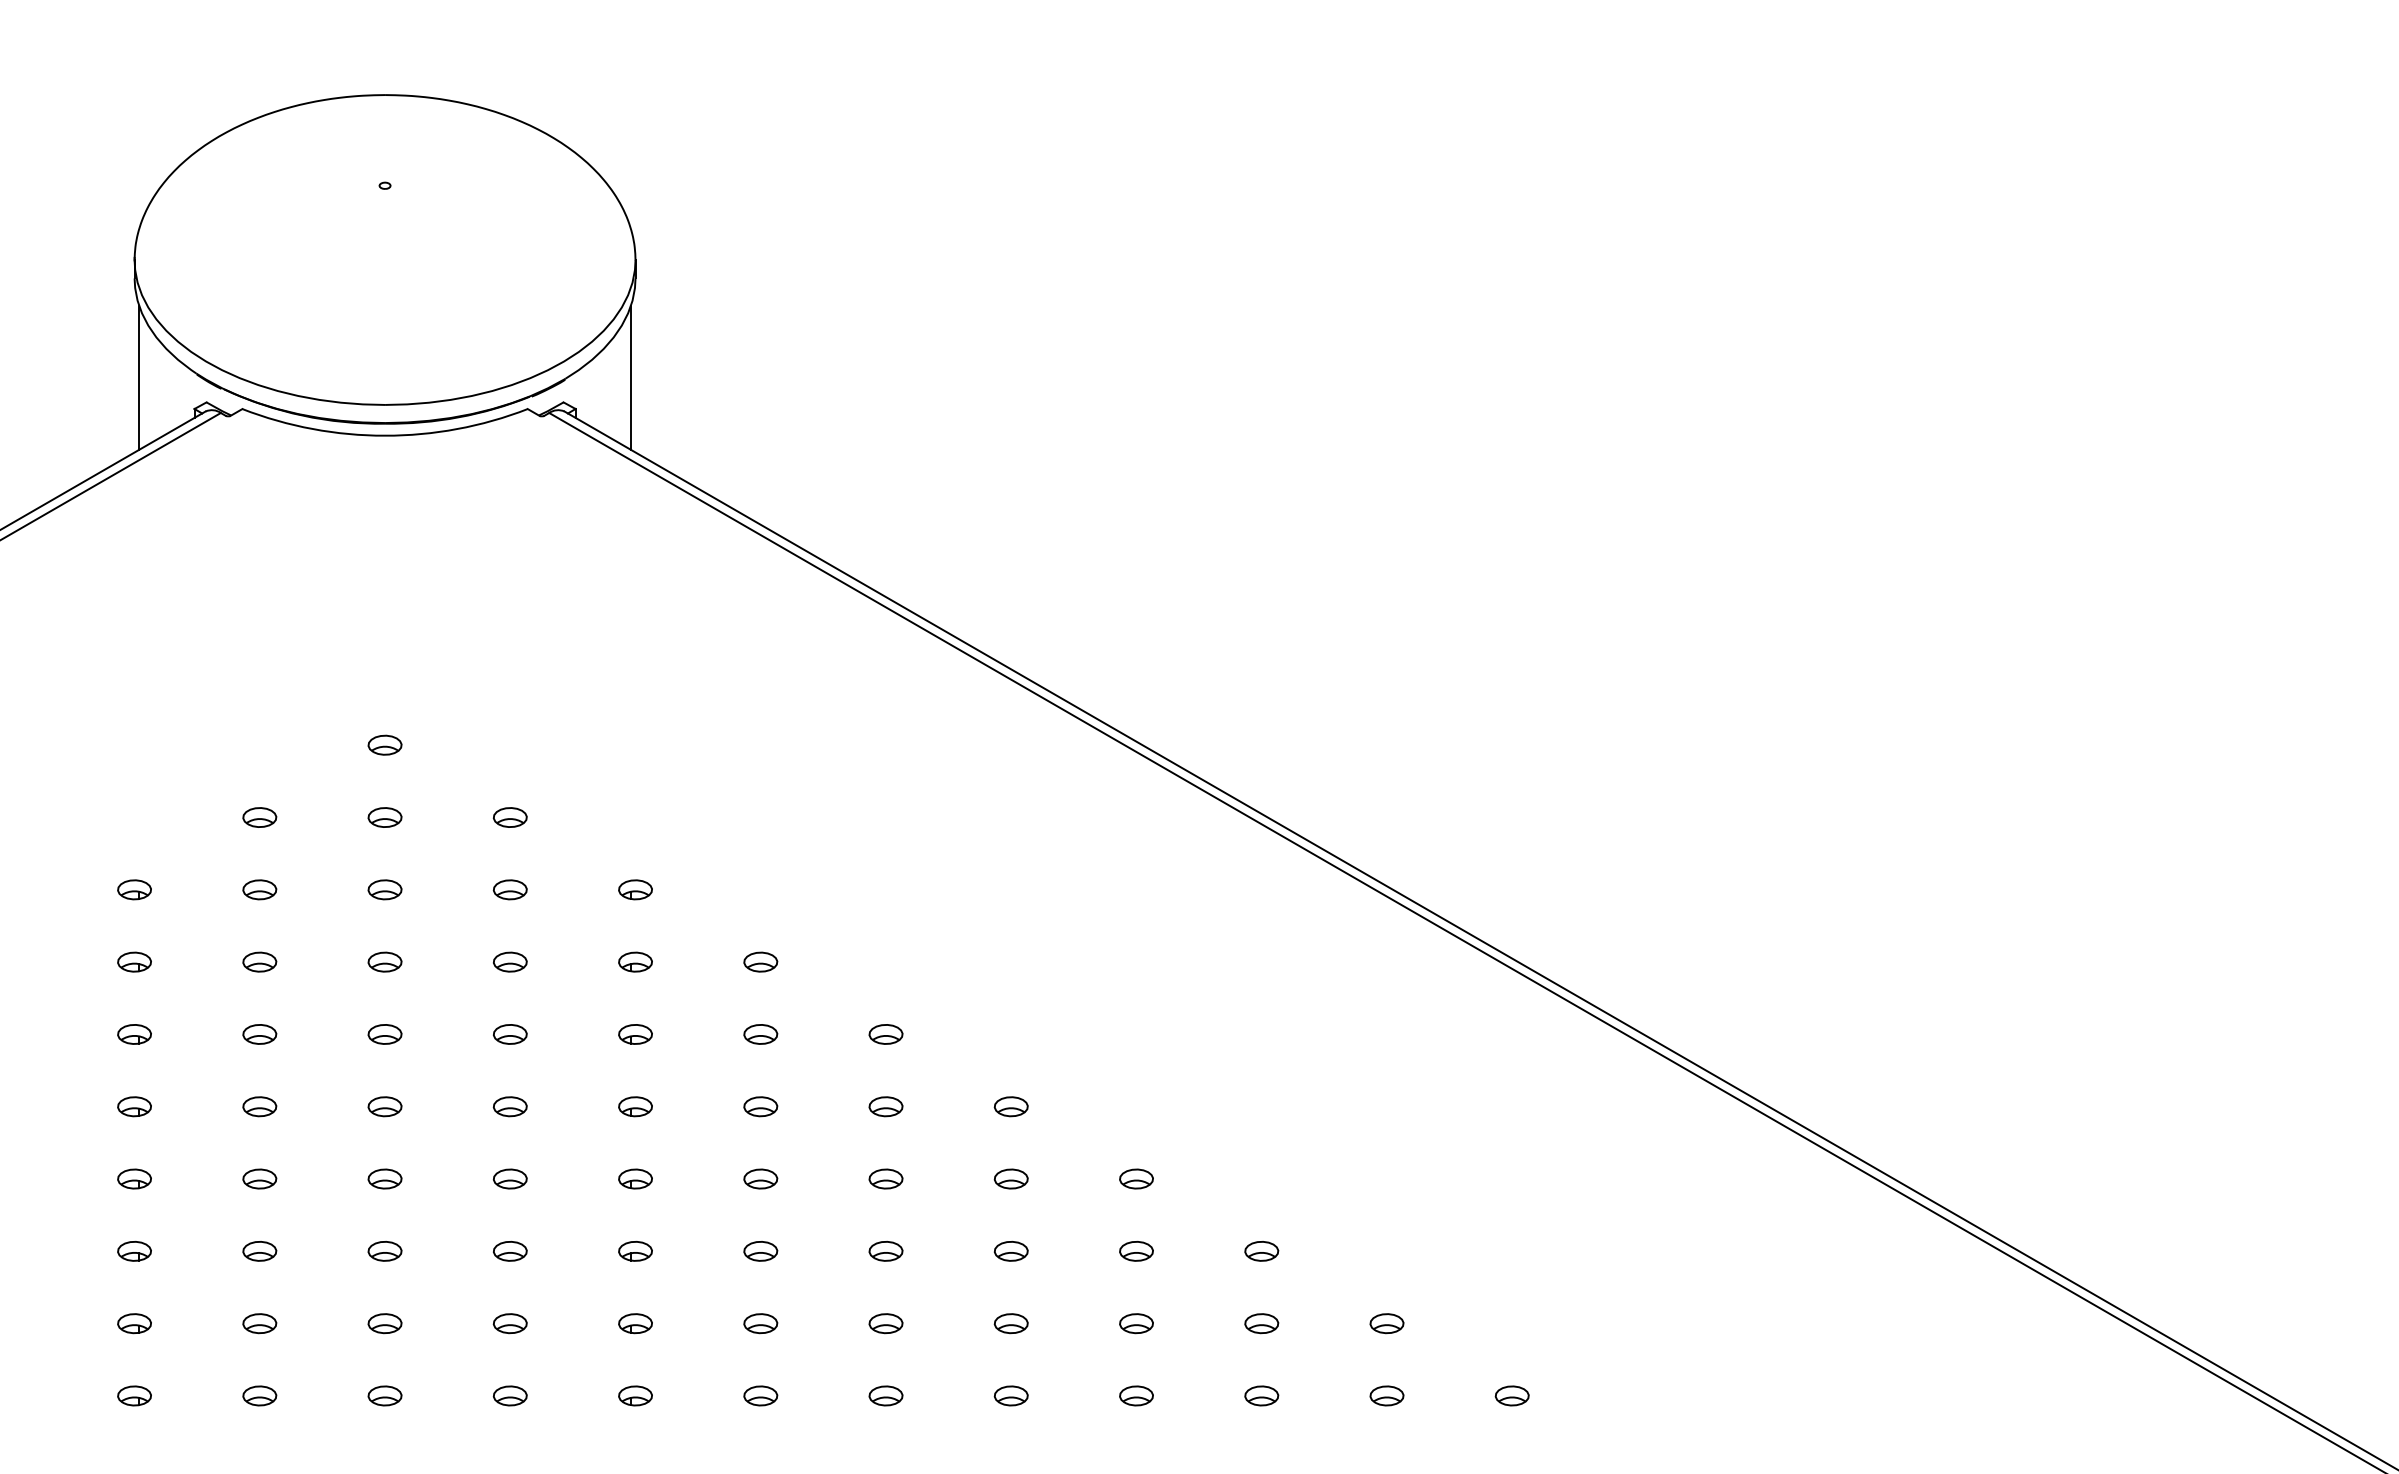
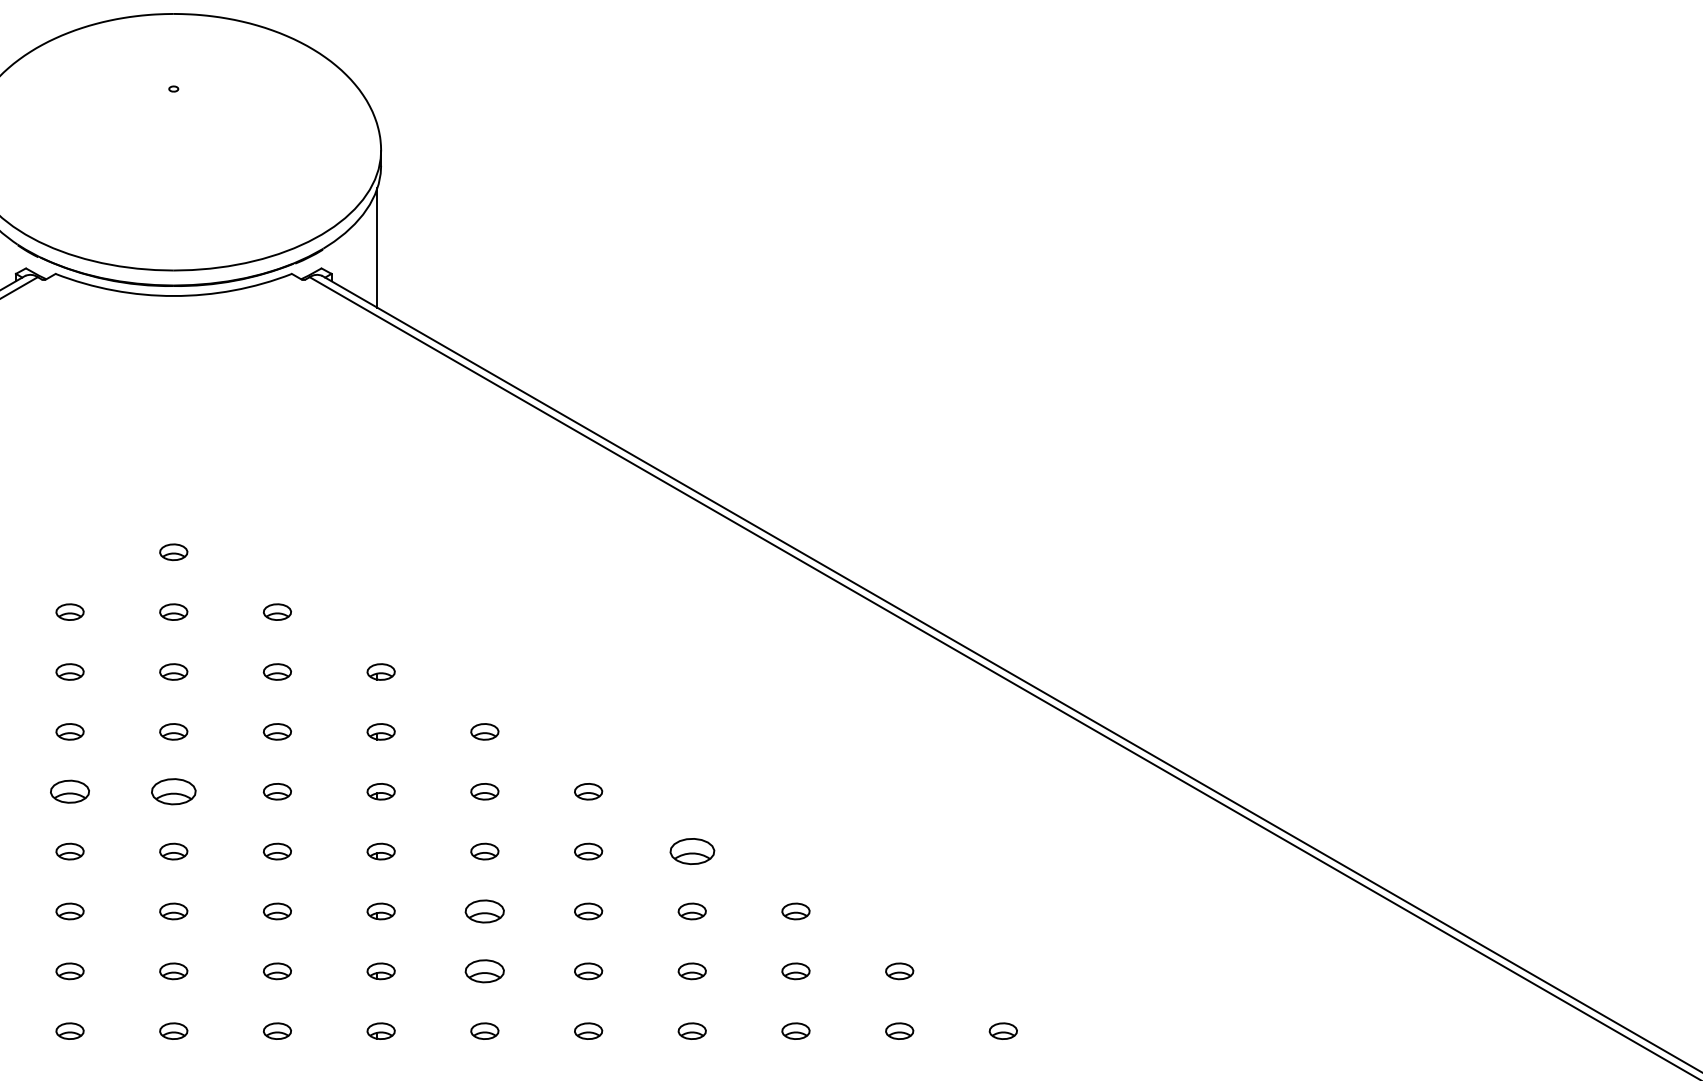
part: (259, 1034) -> (69, 791), size x1.4
part: (384, 1034) -> (173, 791), size x1.6
part: (1010, 1106) -> (691, 851), size x1.6
part: (760, 1178) -> (484, 911), size x1.4
part: (760, 1251) -> (484, 971), size x1.4

